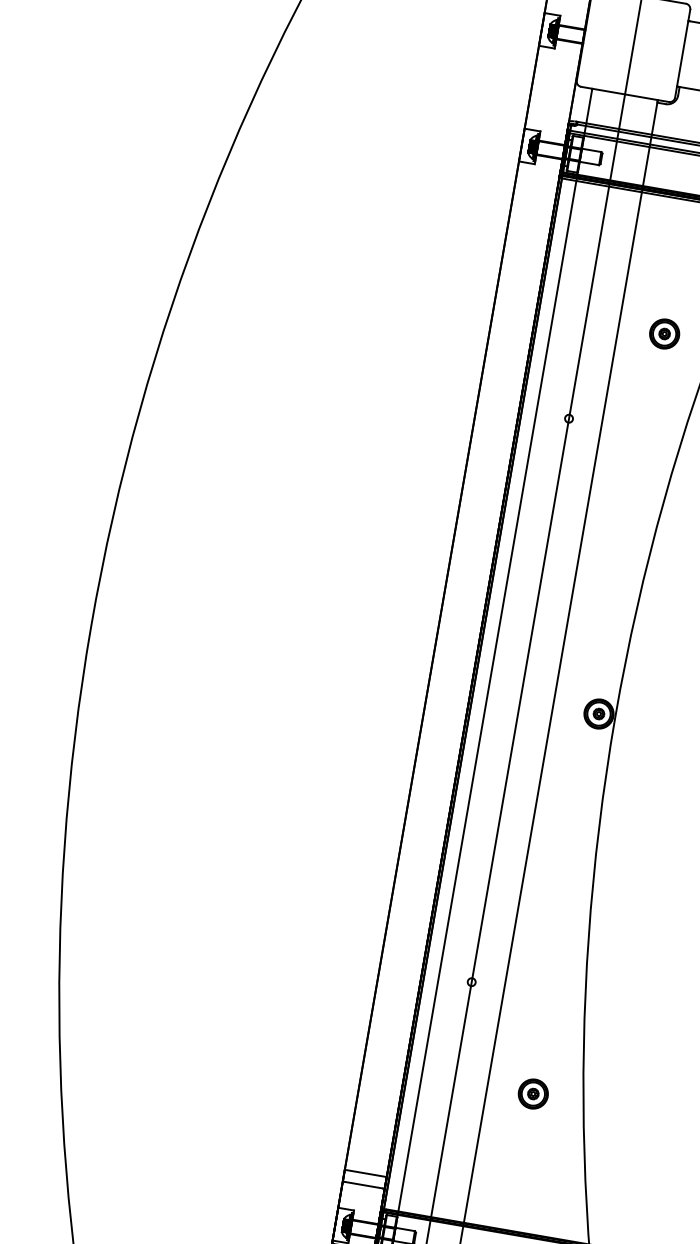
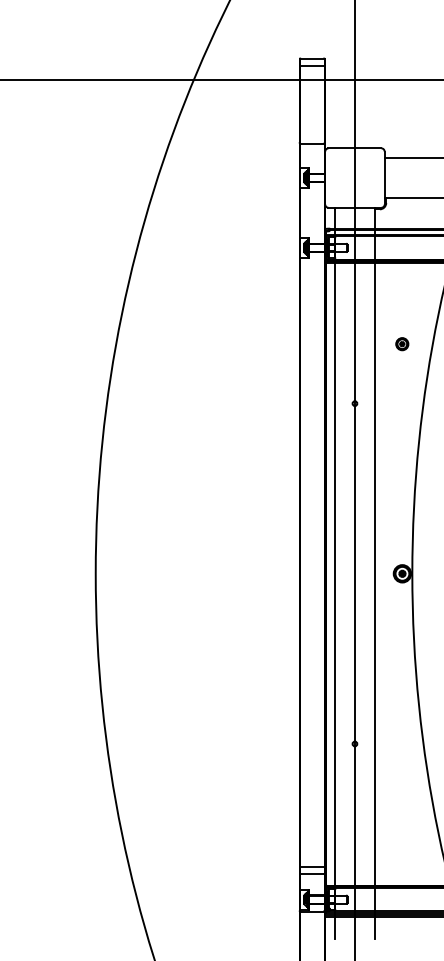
part: (663, 332) -> (401, 343), size x0.7
part: (532, 1092) -> (401, 802), removed

